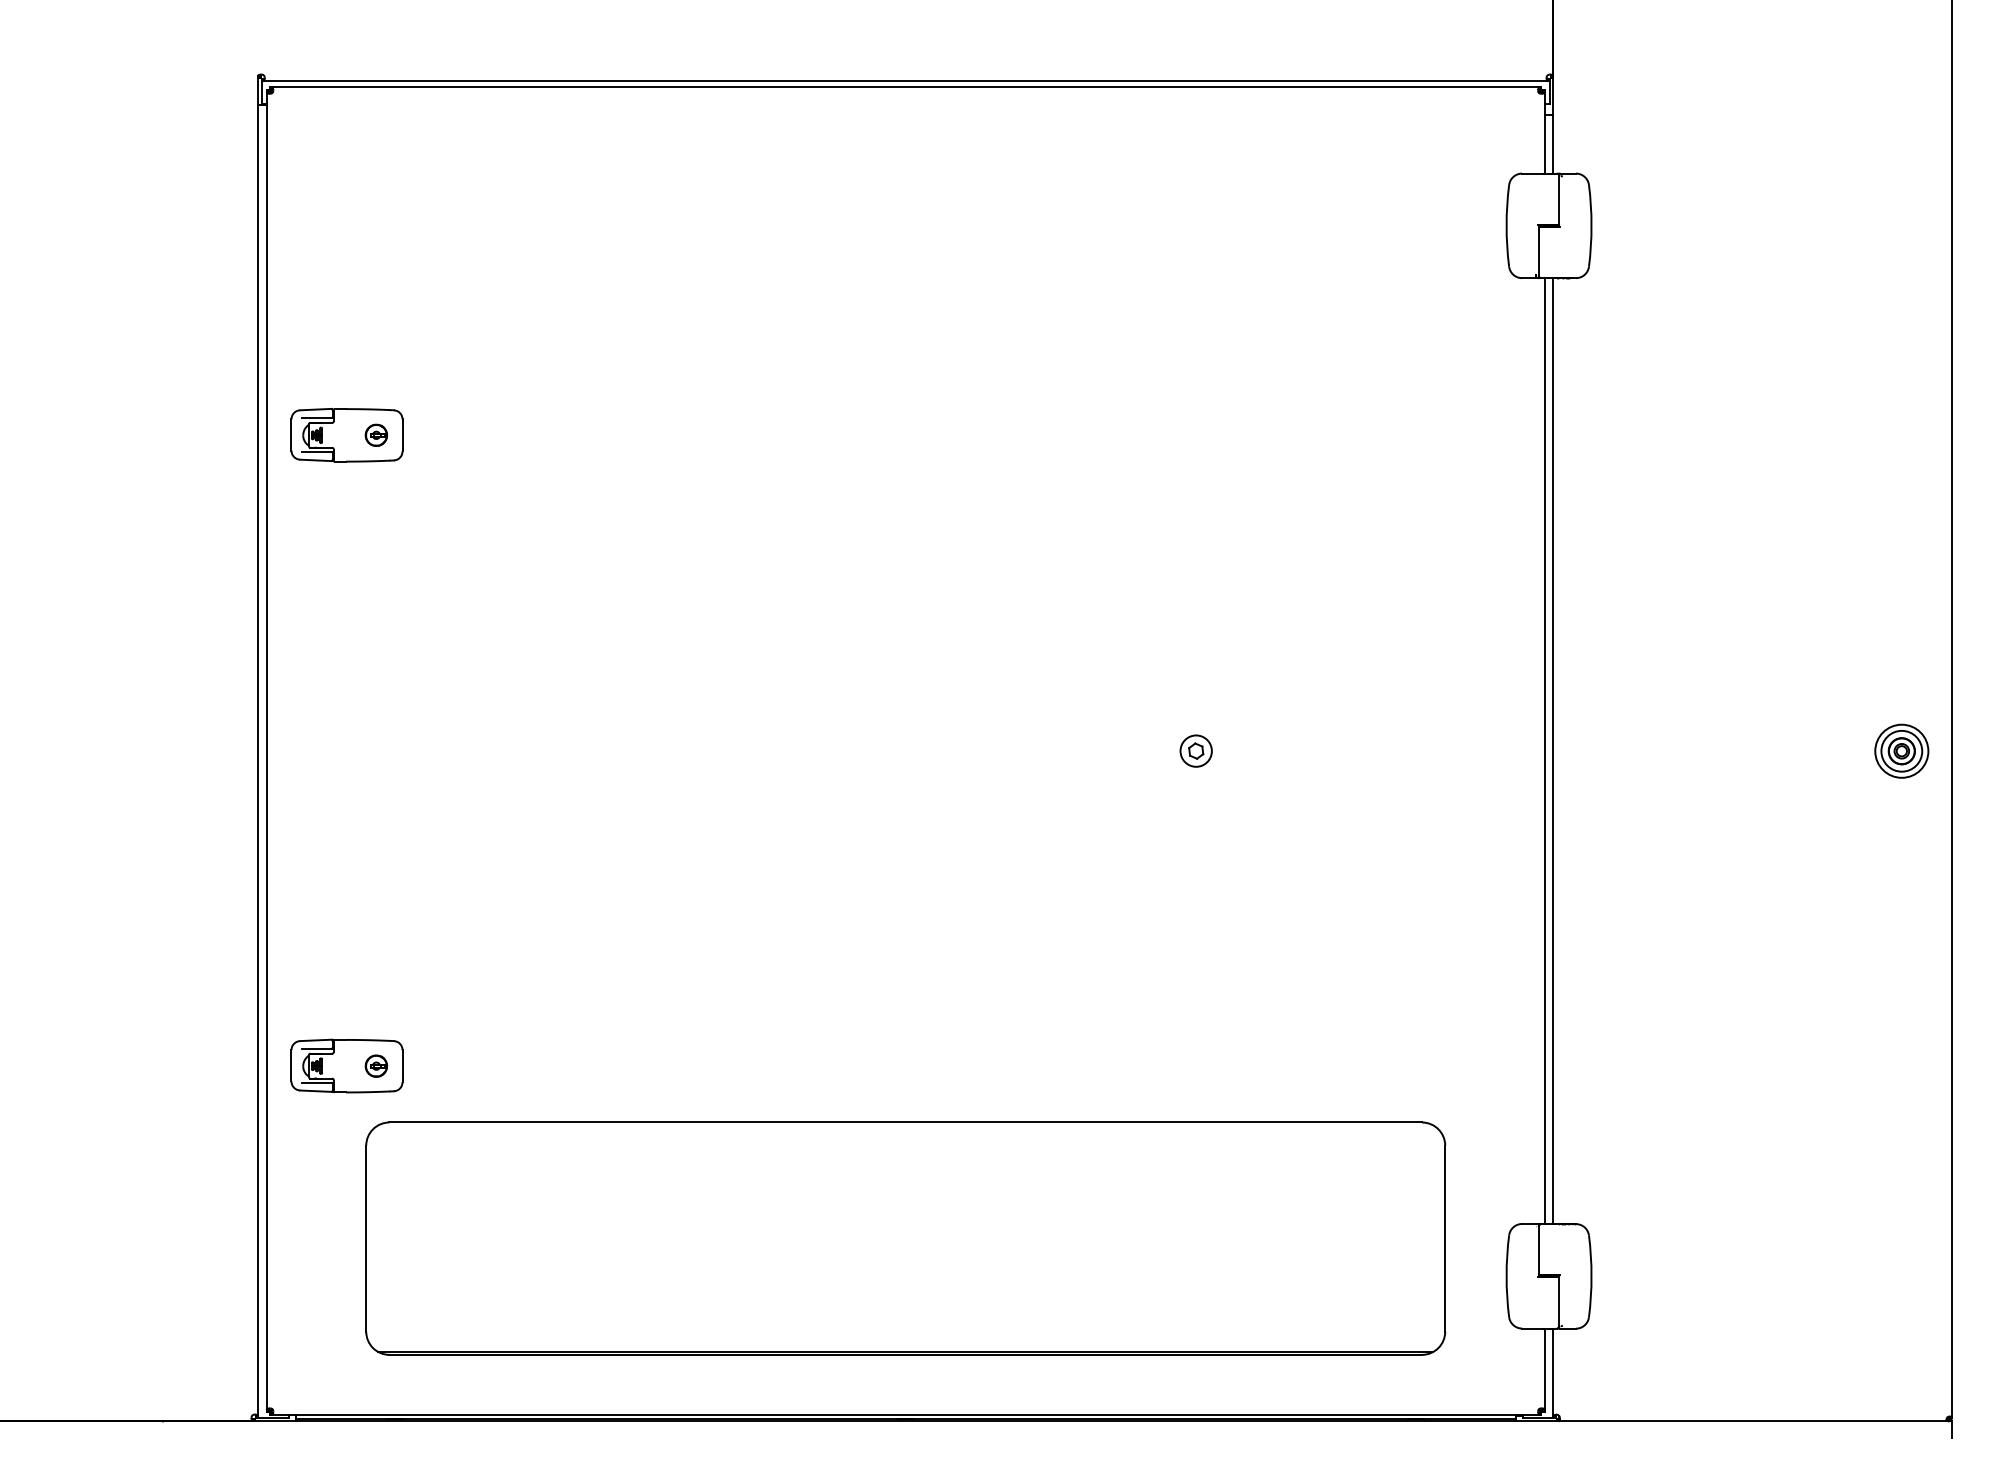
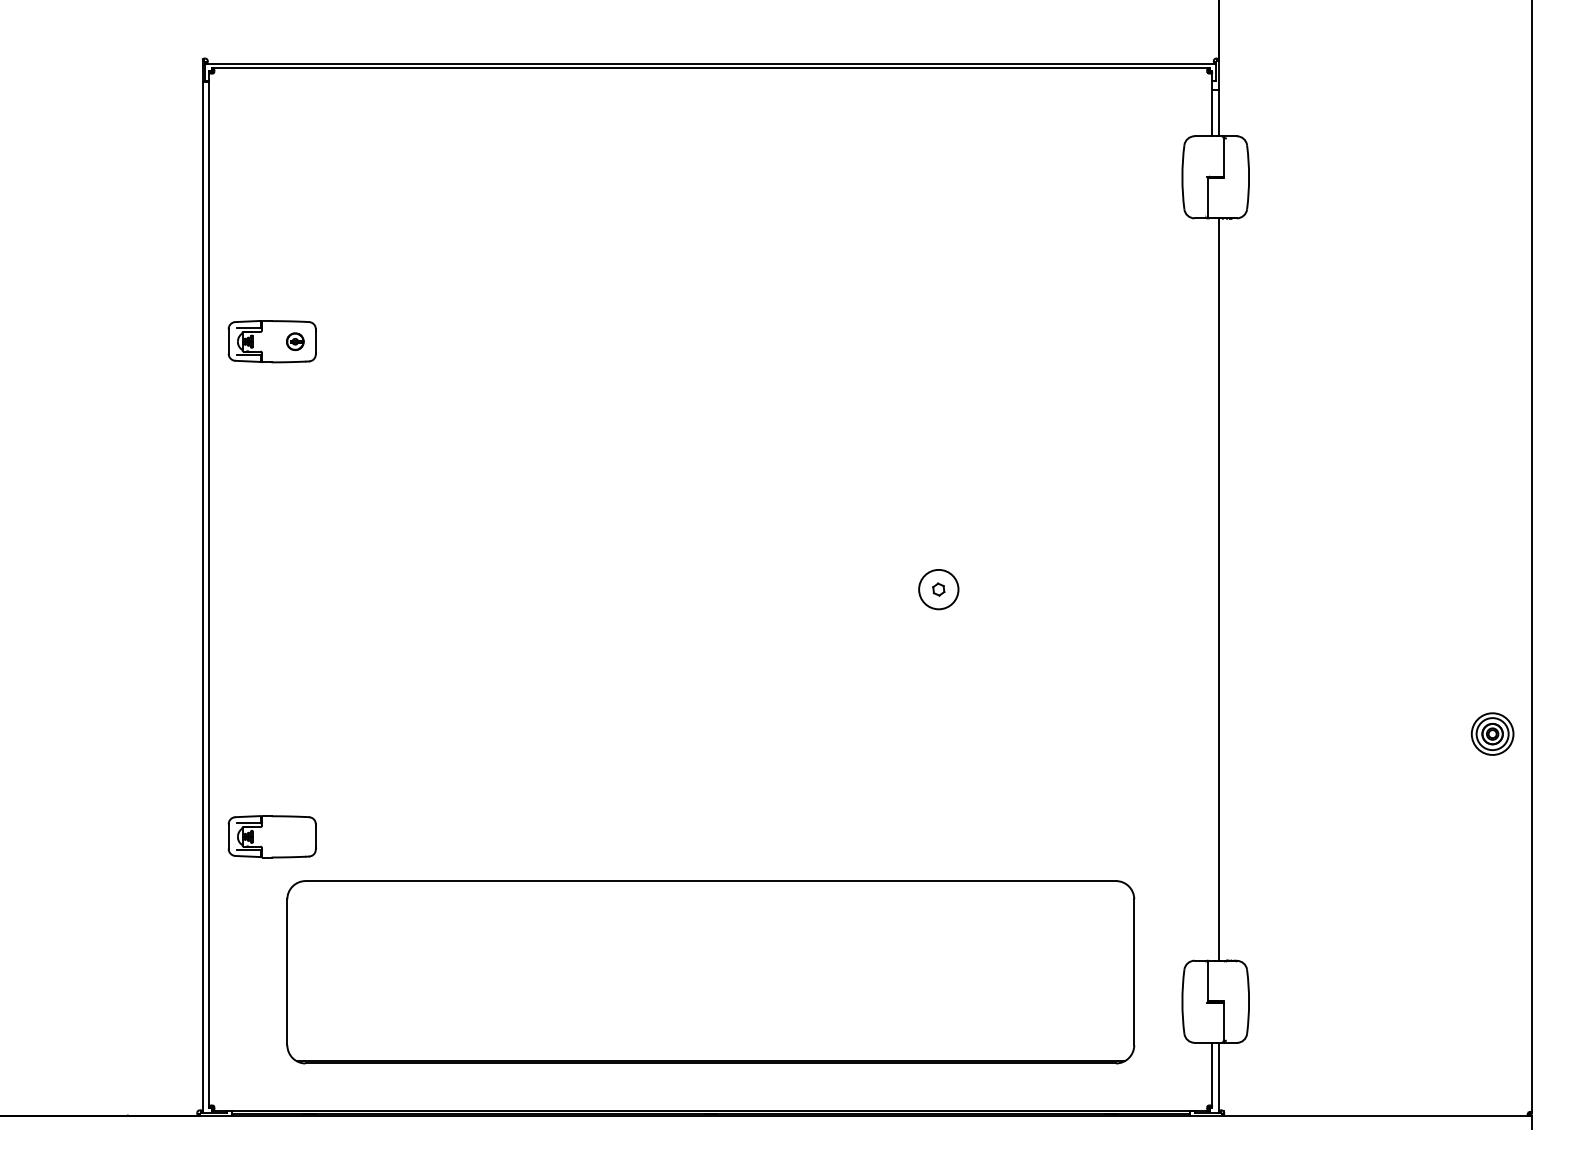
circle: (1195, 750) -> (938, 589), size x1.6
part: (1901, 750) -> (1492, 733), moved
line: (1544, 751) -> (1212, 589), removed
part: (375, 1065) -> (294, 836), removed

